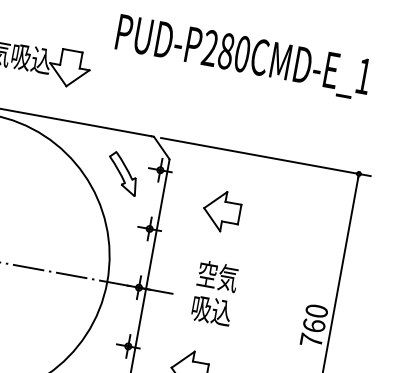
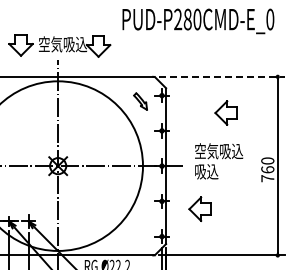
text: (364, 76) -> (270, 19), PUD-P280CMD-E_1 -> PUD-P280CMD-E_0
line: (265, 156) -> (221, 76), solid -> dashed
part: (122, 173) -> (140, 101), size x0.7
part: (221, 210) -> (225, 112), moved
text: (259, 284) -> (231, 151), 空気 -> 空気吸込

